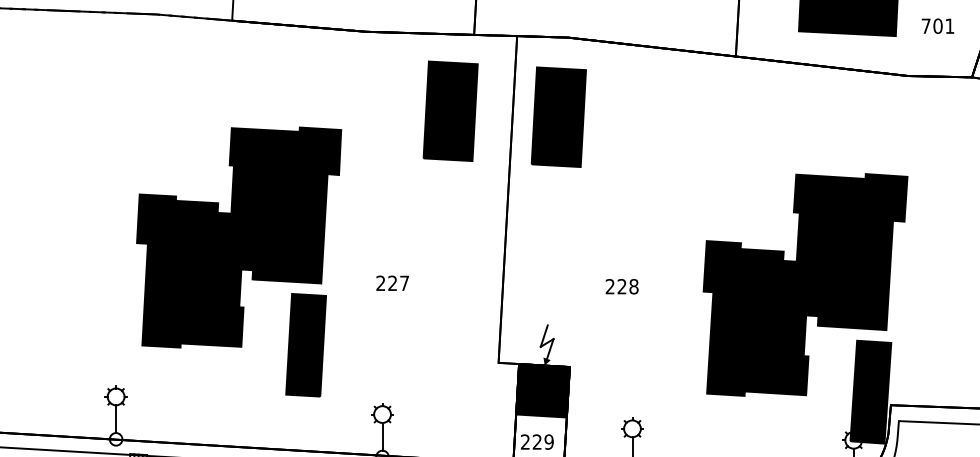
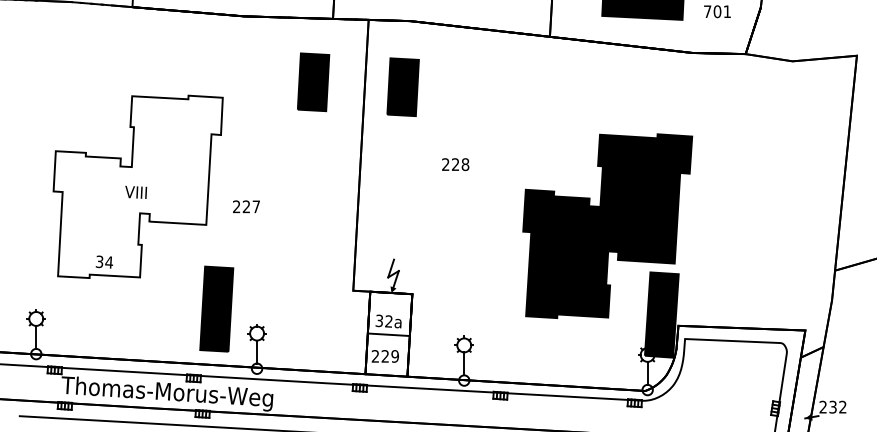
part: (450, 111) -> (313, 82), size x0.7
part: (557, 117) -> (402, 87), size x0.7
fill: (238, 237) -> (137, 186), removed
text: (392, 282) -> (246, 206), moved
text: (621, 286) -> (455, 164), moved
part: (305, 344) -> (216, 308), moved
fill: (542, 390) -> (389, 313), removed

